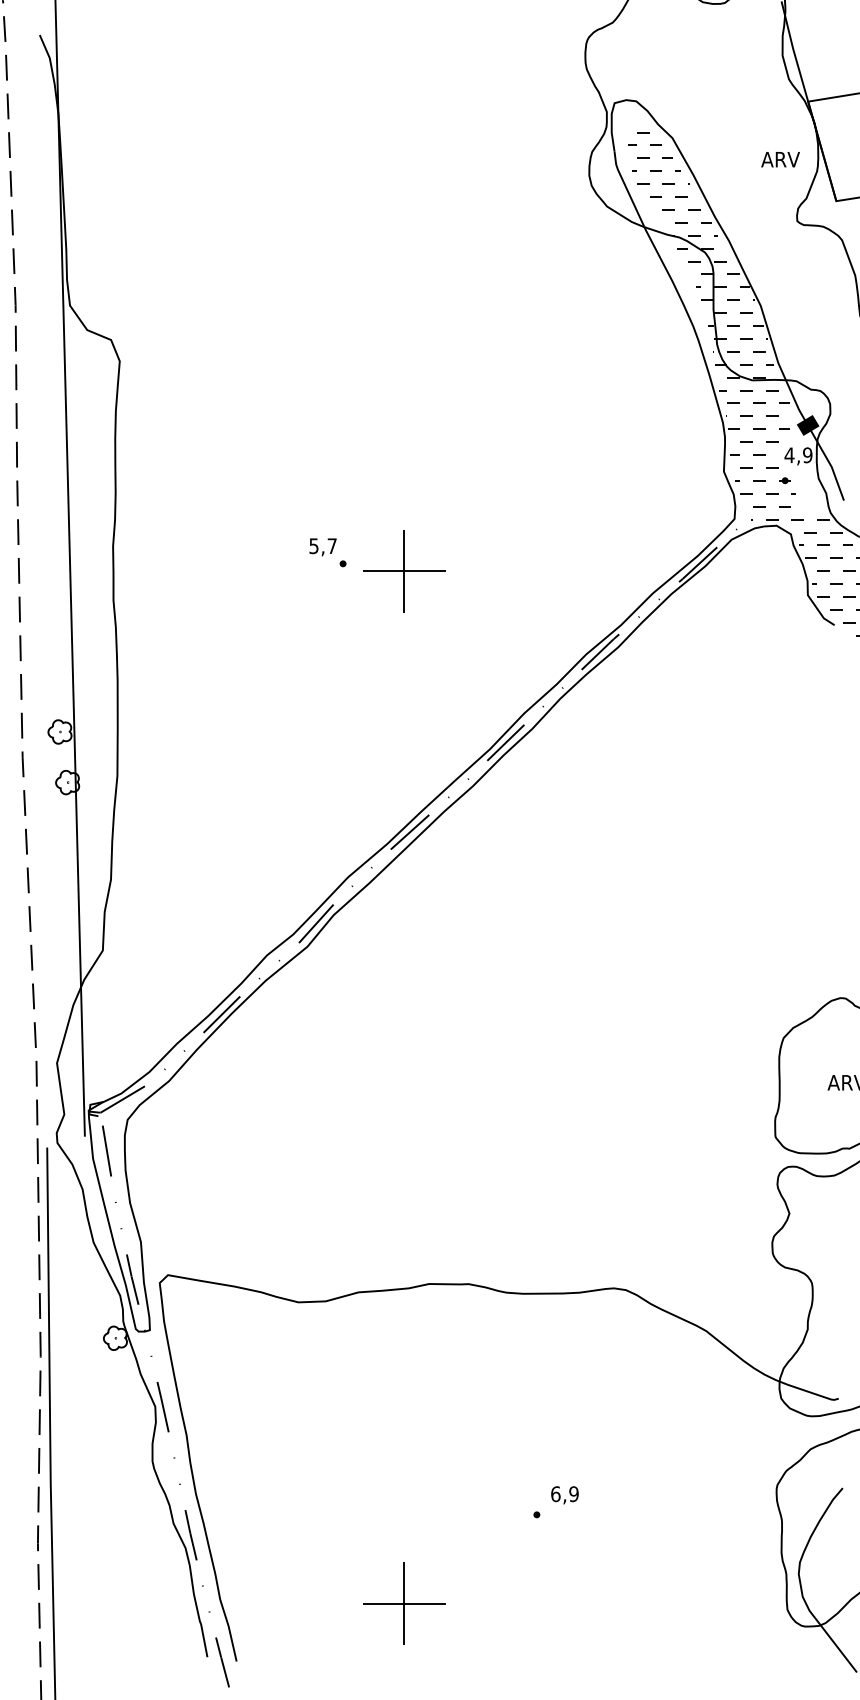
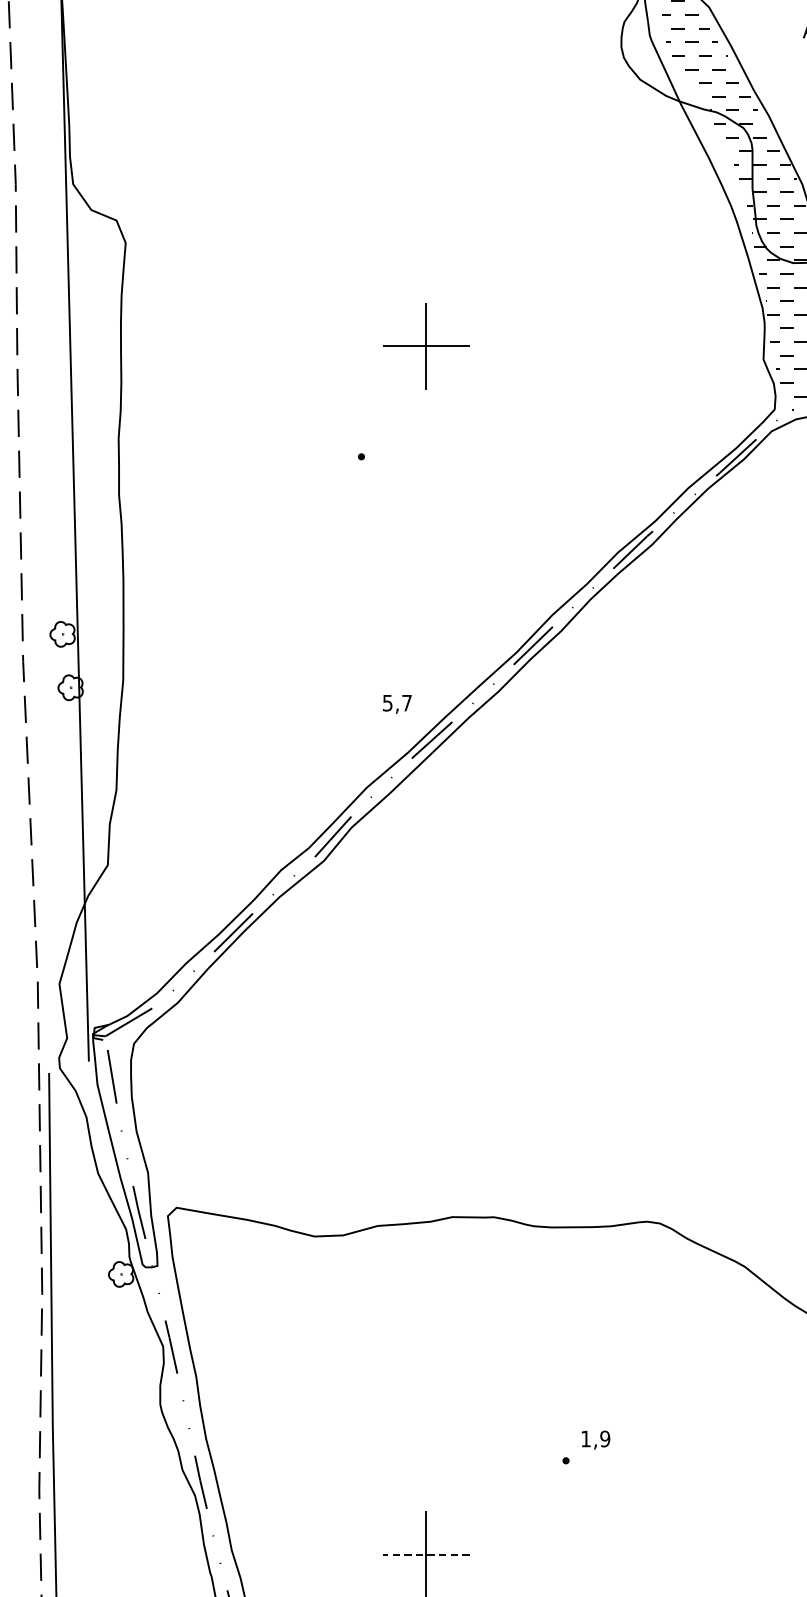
text: (322, 547) -> (396, 704), moved
part: (404, 571) -> (426, 346), moved
text: (555, 1494) -> (585, 1439), 6,9 -> 1,9
line: (403, 1603) -> (425, 1554), solid -> dashed

